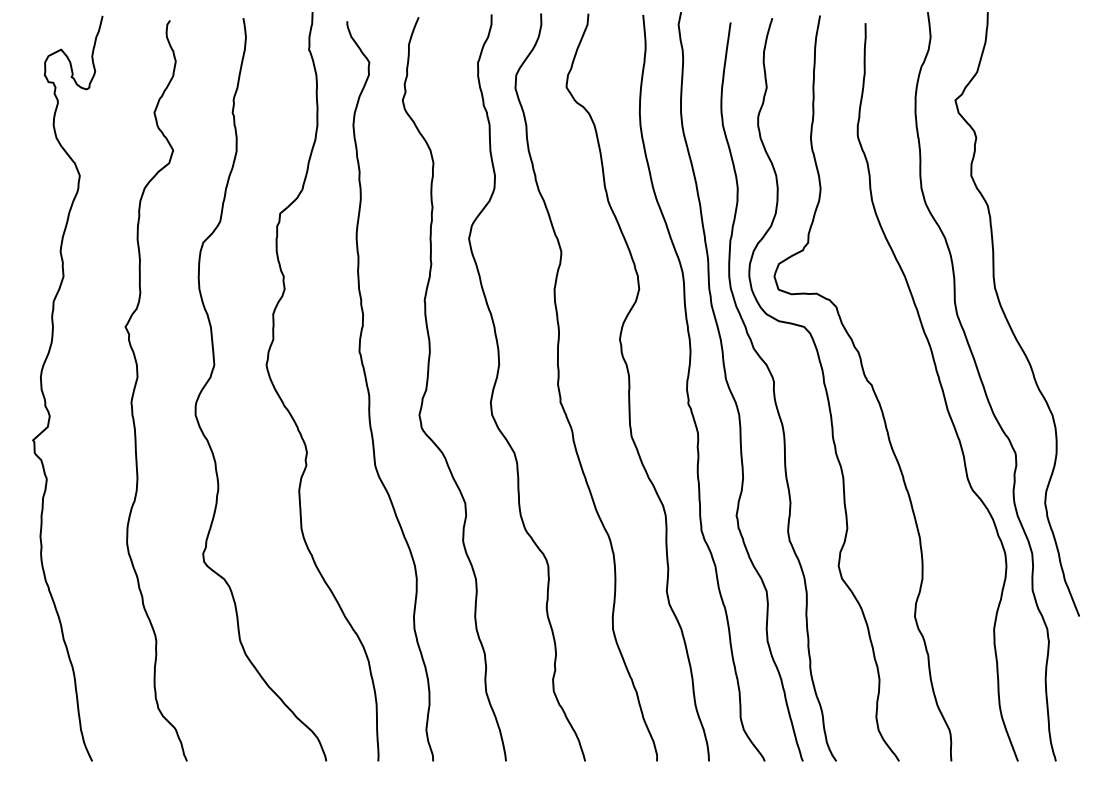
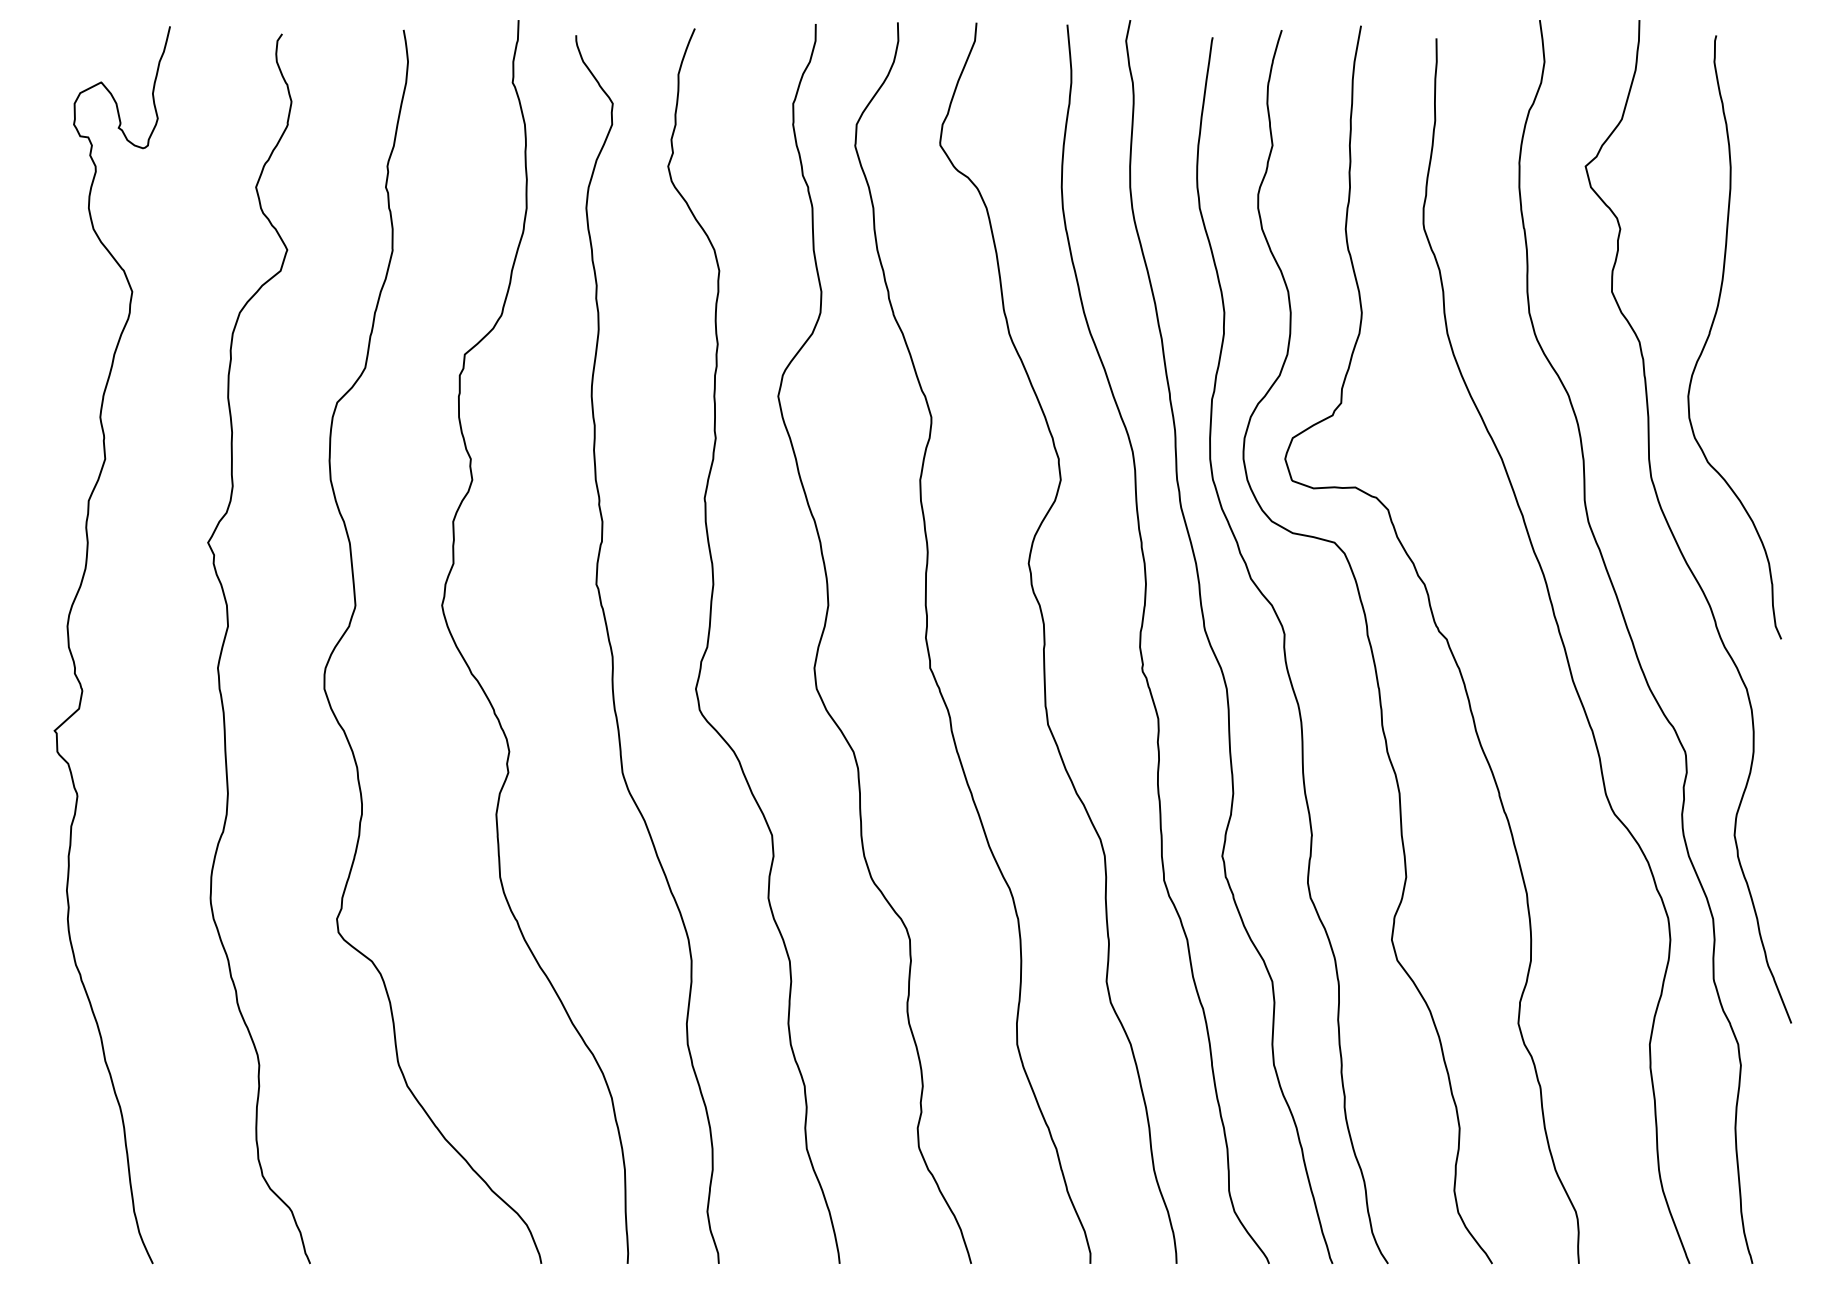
curve: (1031, 200) -> (1711, 332), added

